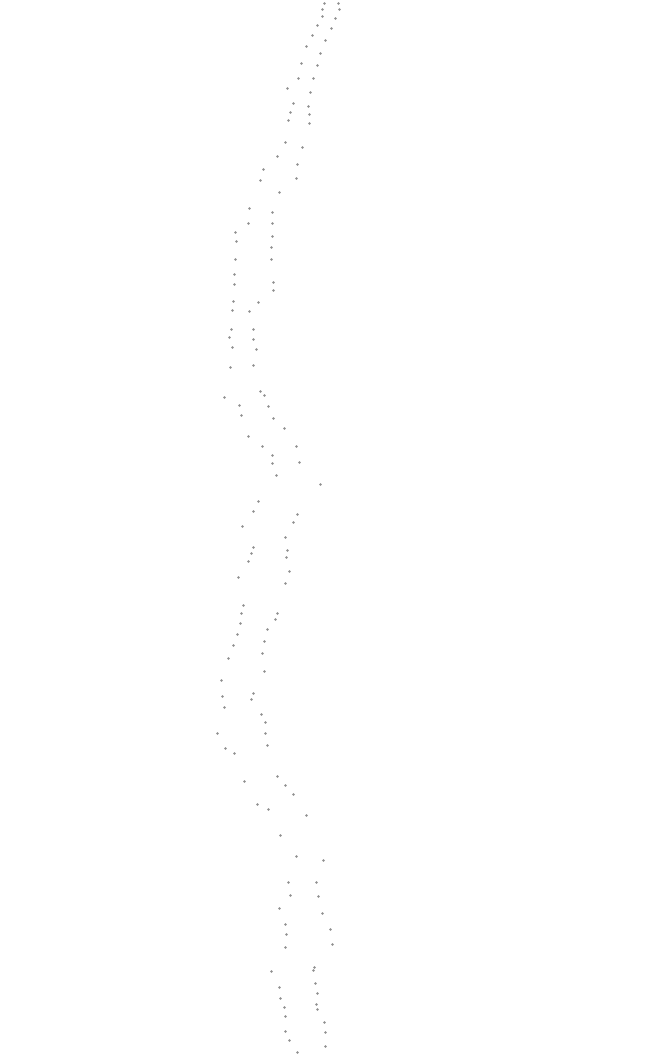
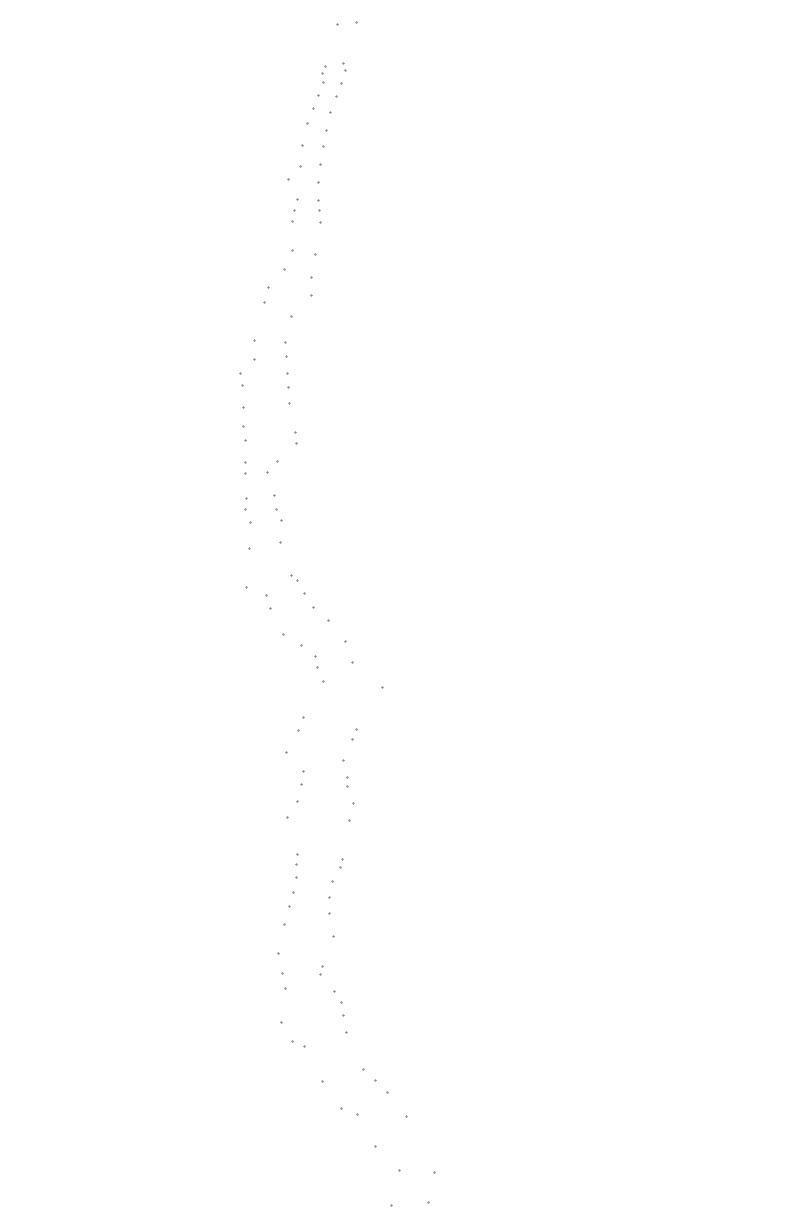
part: (250, 554) -> (300, 787), size x1.6

